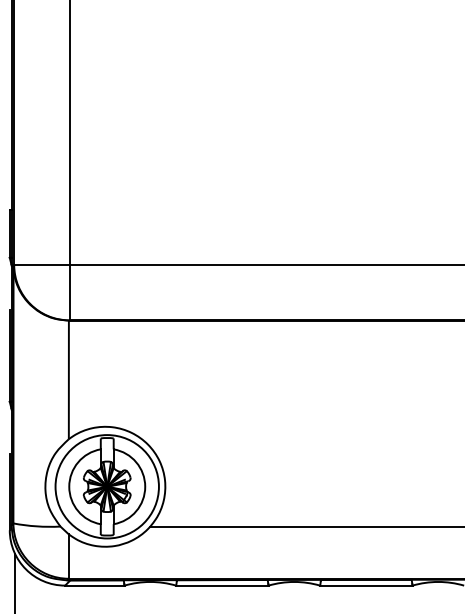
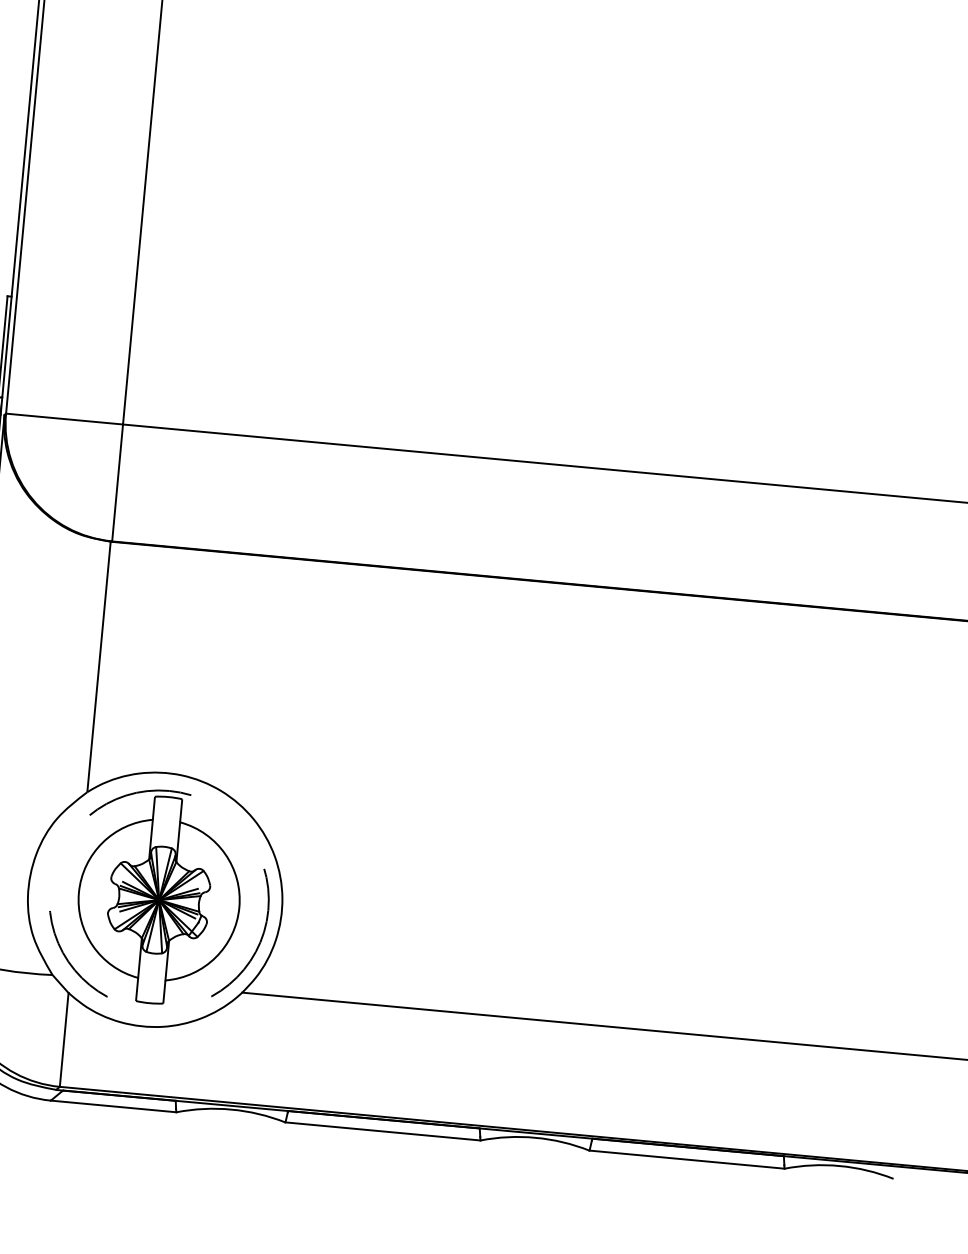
circle: (106, 486) -> (157, 899), solid -> dashed

